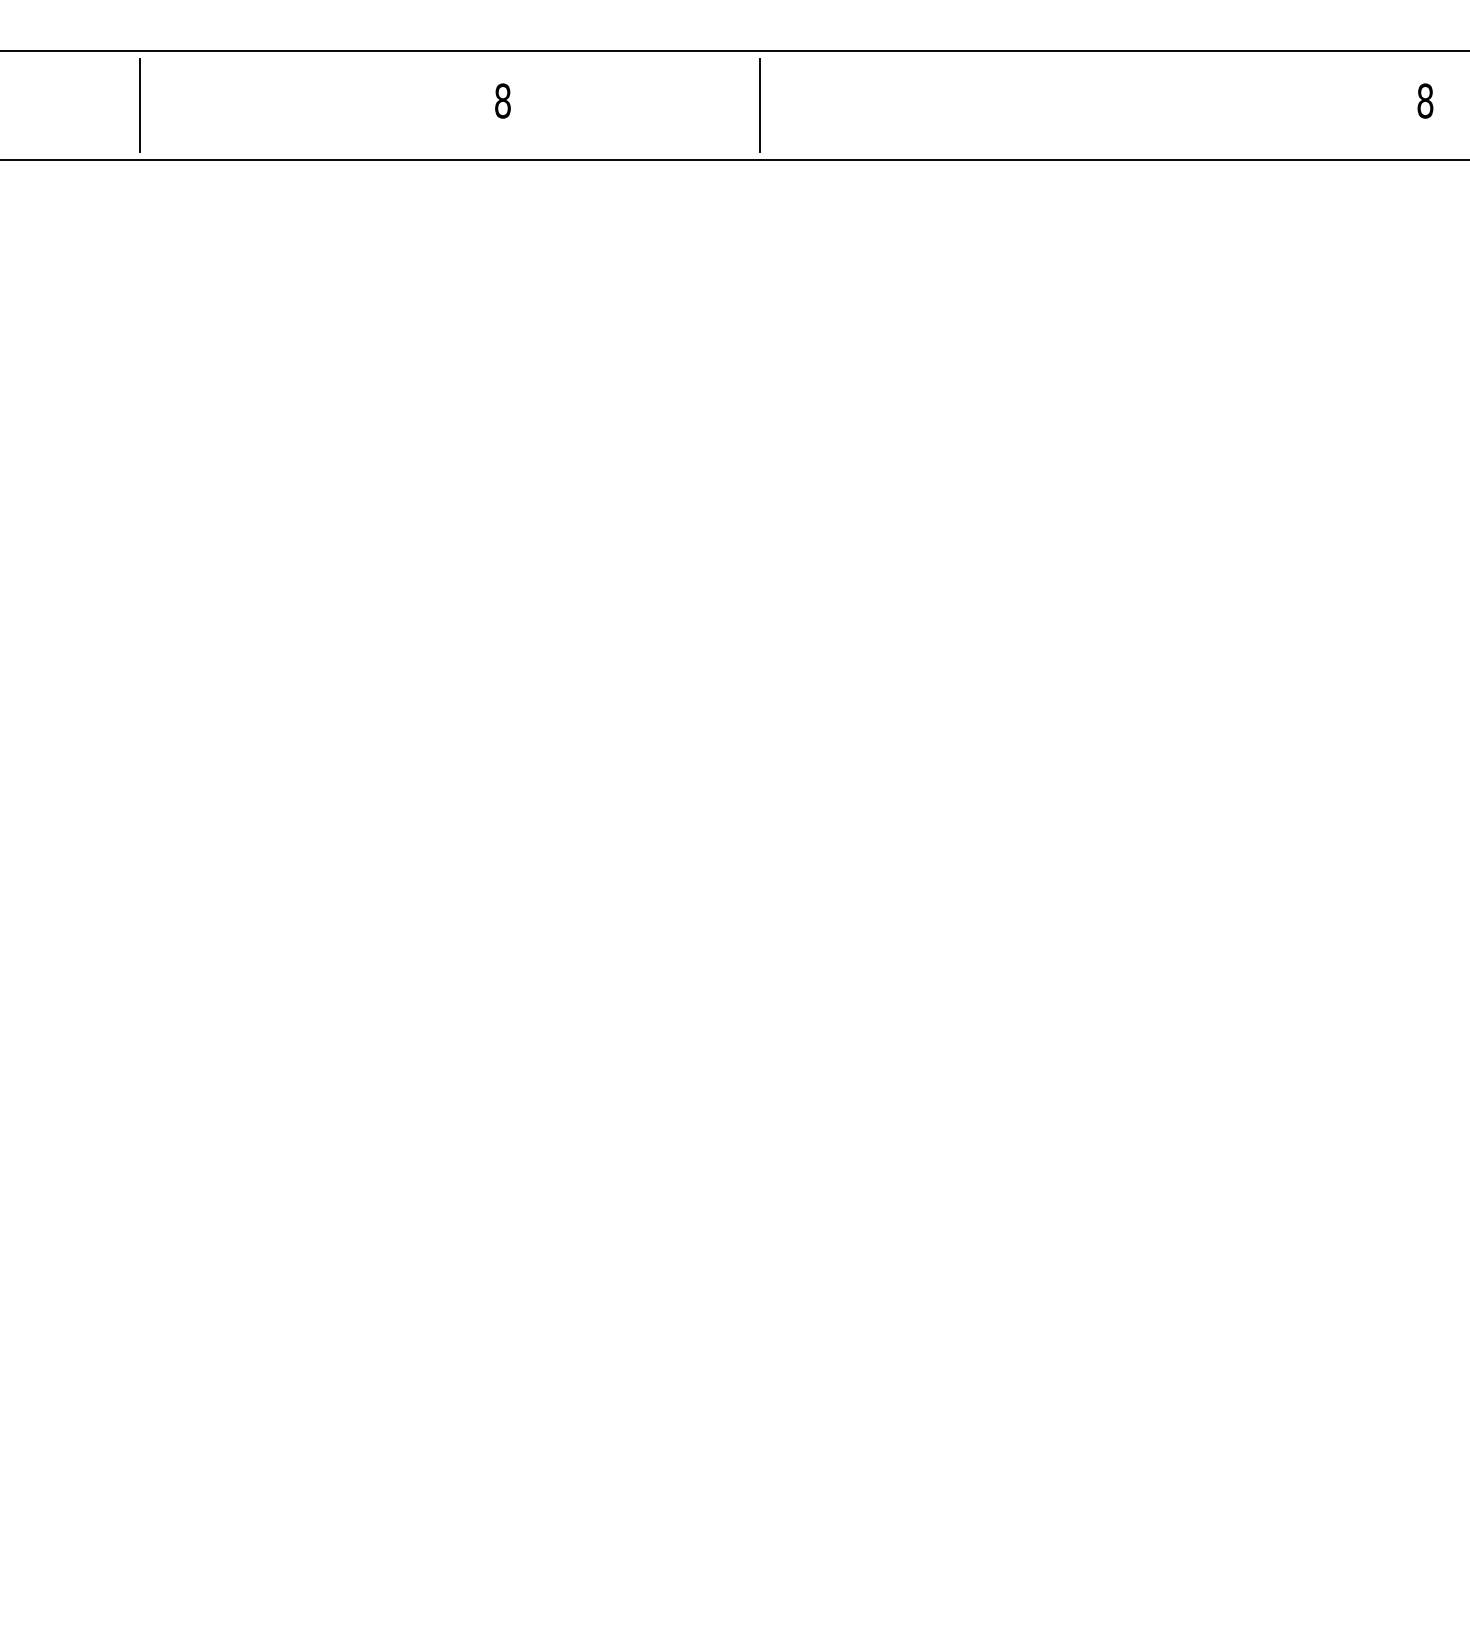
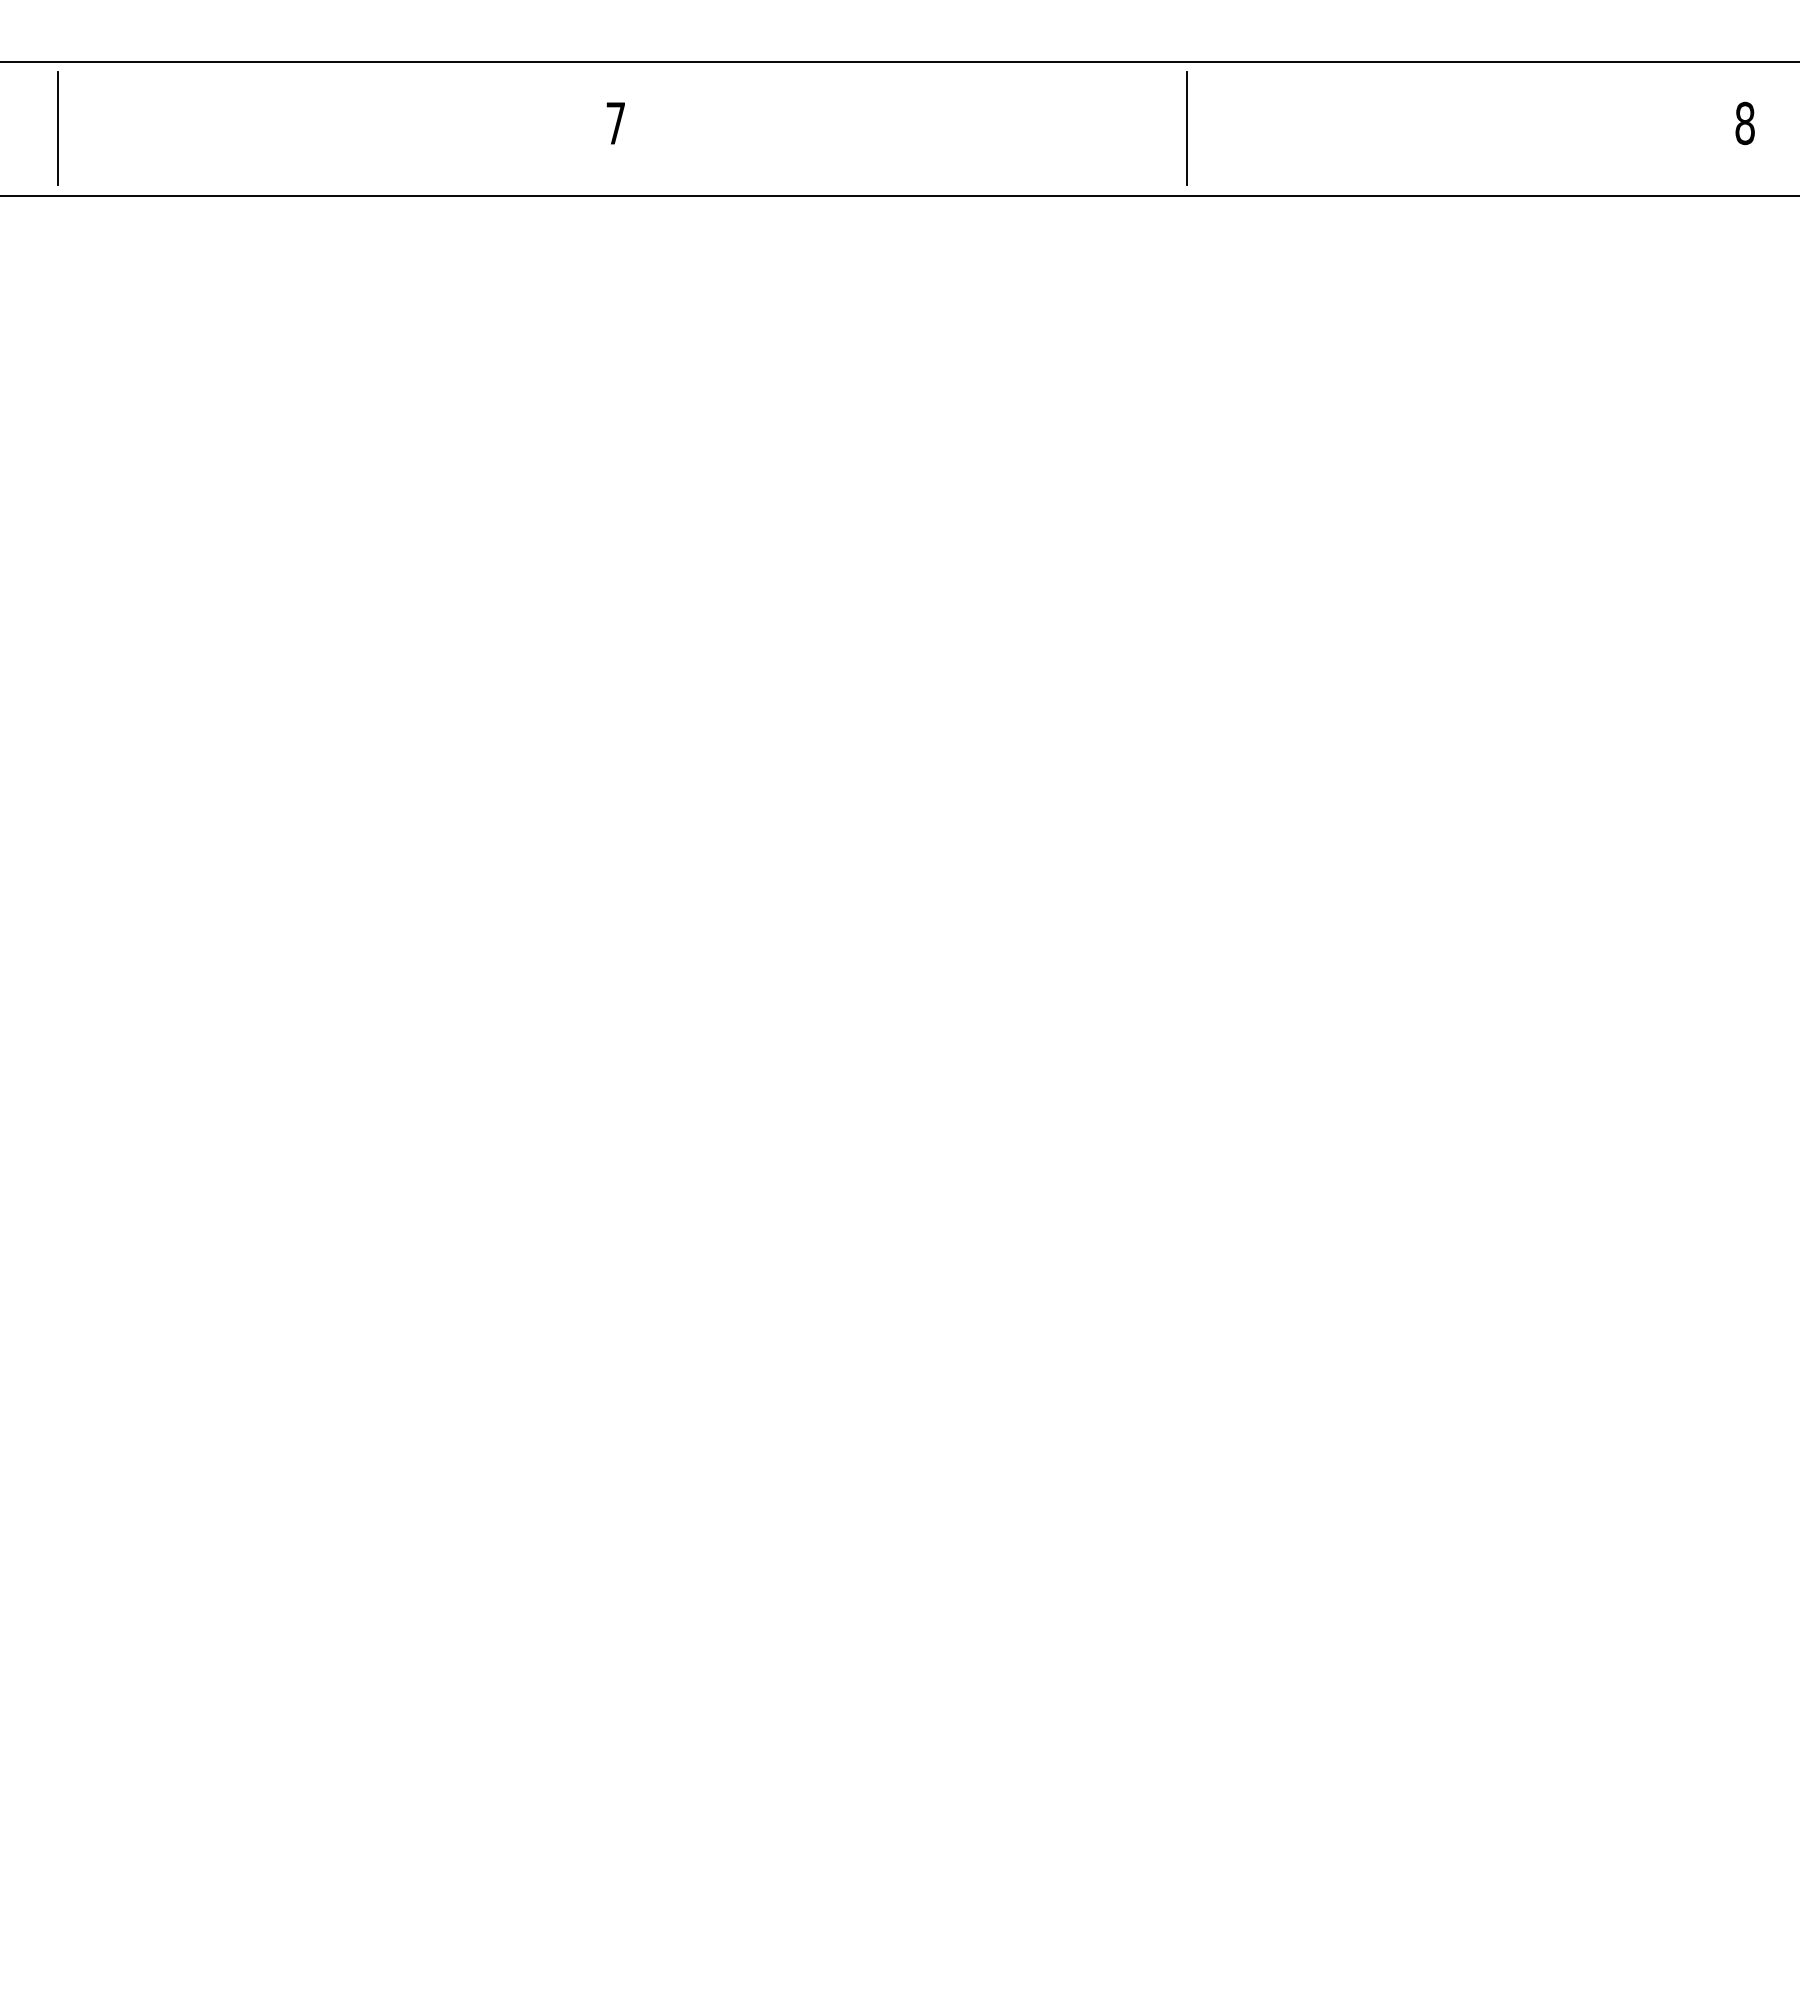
text: (502, 101) -> (615, 123), 8 -> 7
line: (139, 105) -> (57, 128), moved
line: (759, 105) -> (1186, 128), moved

